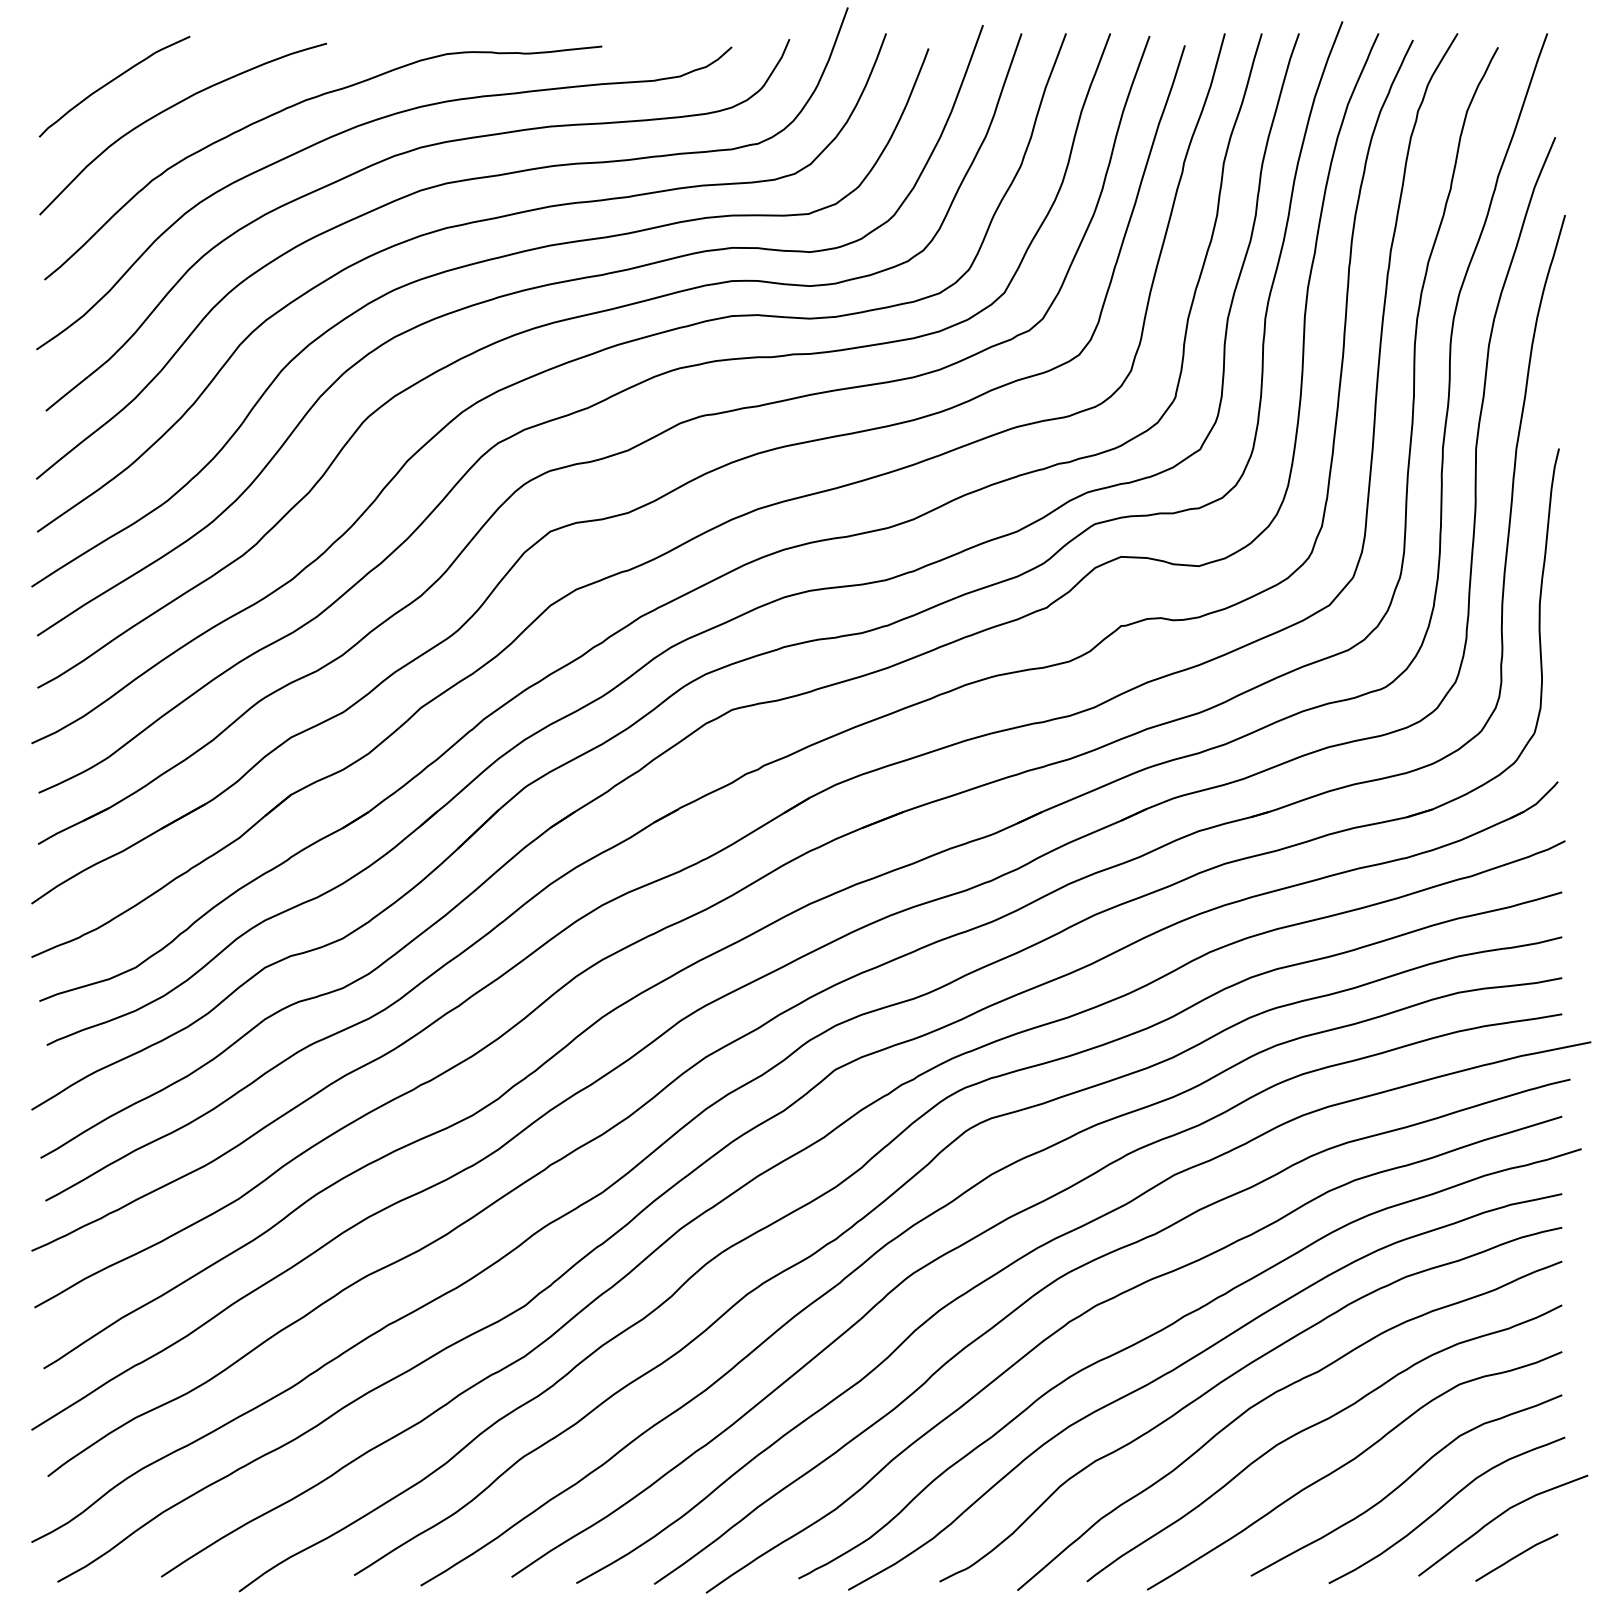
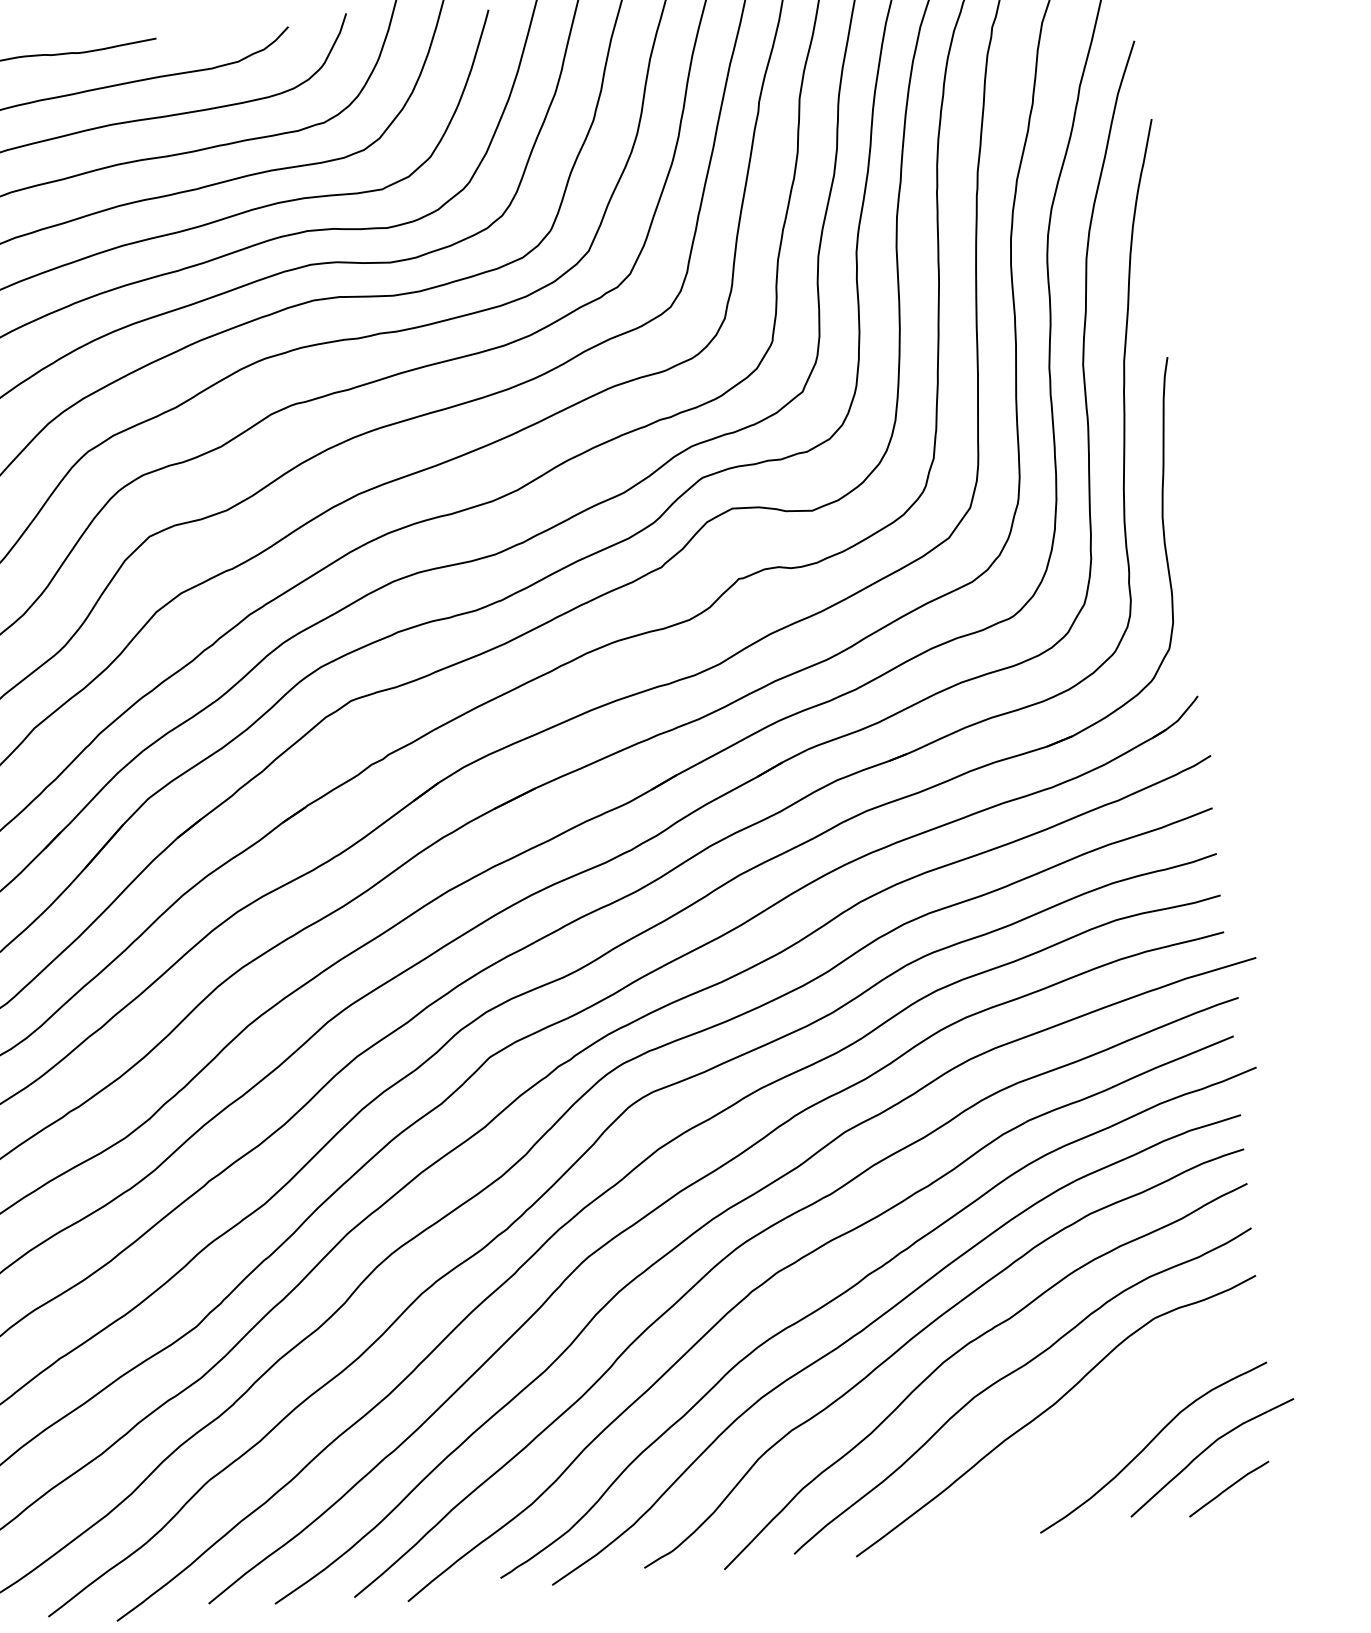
curve: (1404, 1483) -> (1107, 1424), removed

